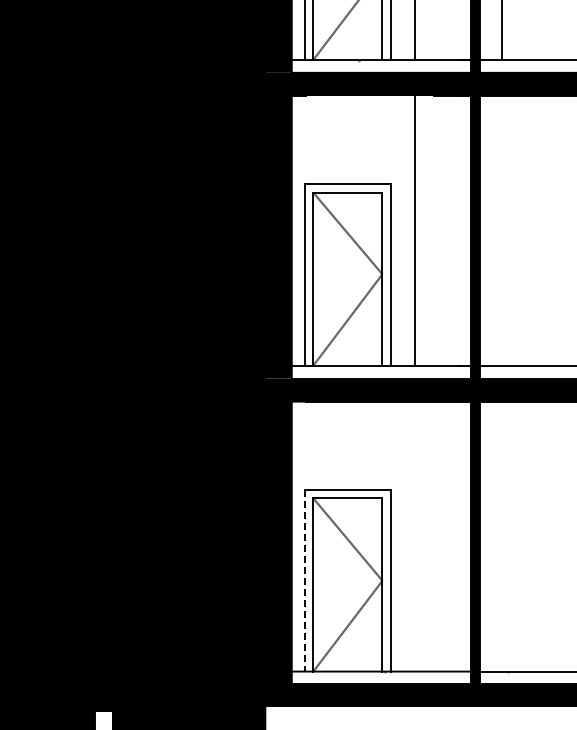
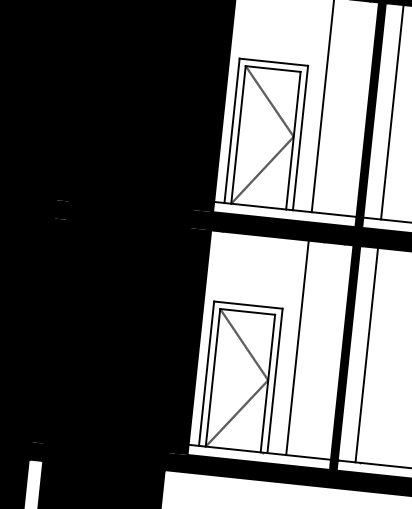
line: (501, 230) -> (392, 111), added
line: (414, 536) -> (297, 347), added
line: (501, 536) -> (366, 355), added
line: (304, 580) -> (206, 373), dashed -> solid

